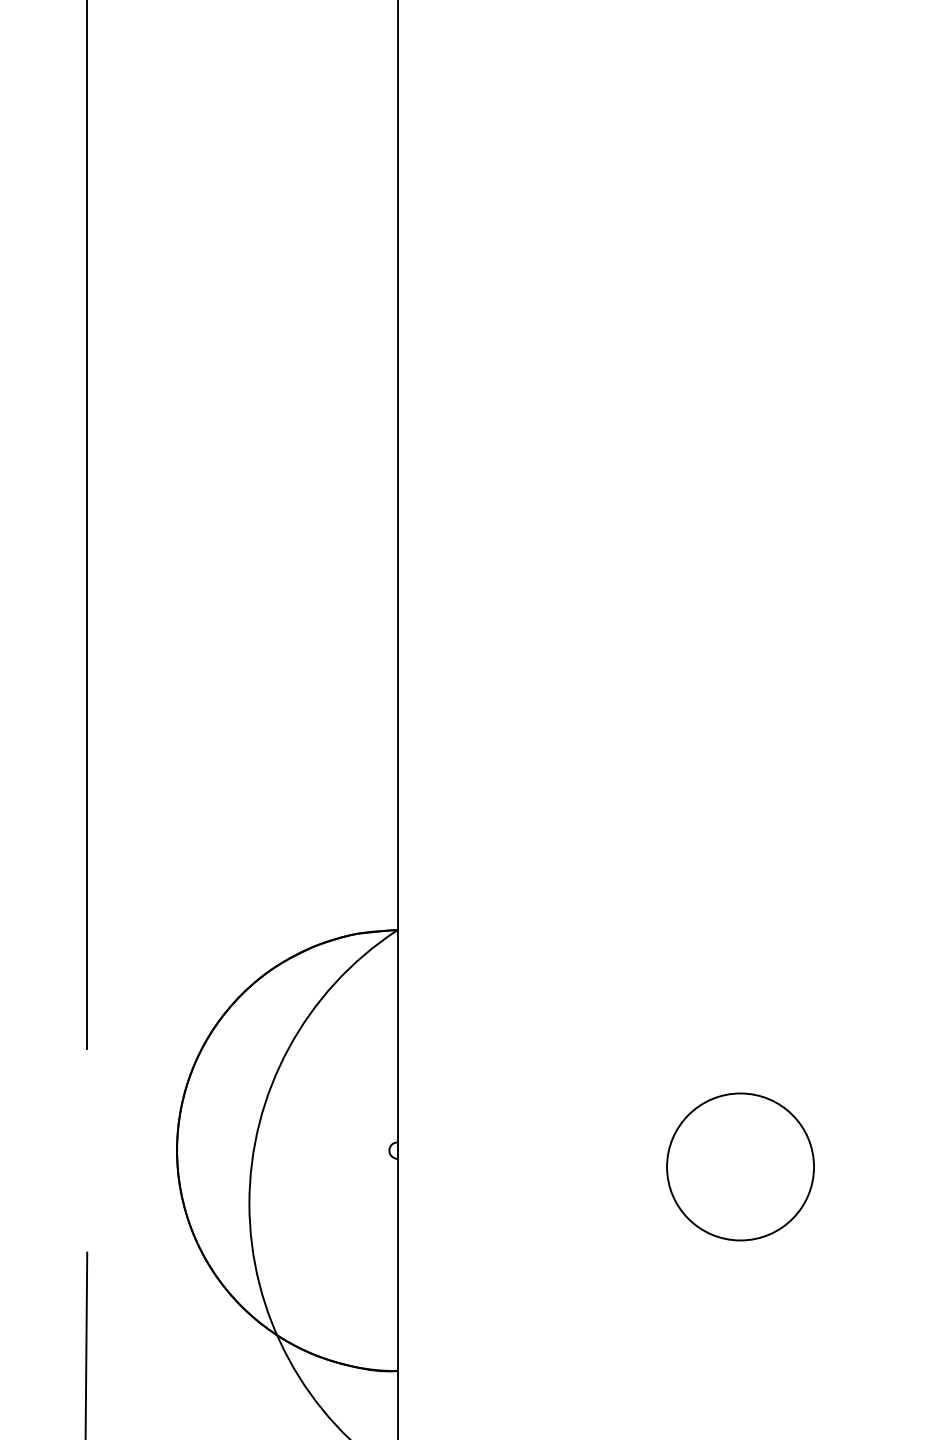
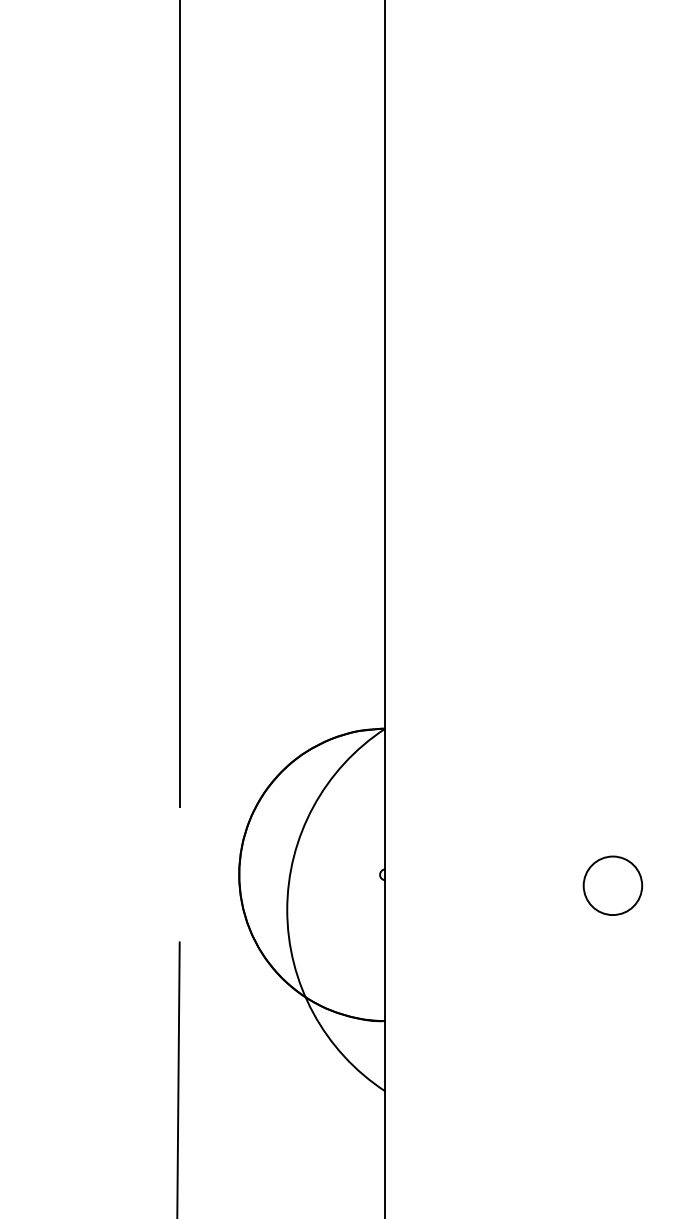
circle: (739, 1166) -> (612, 885), size x0.6

